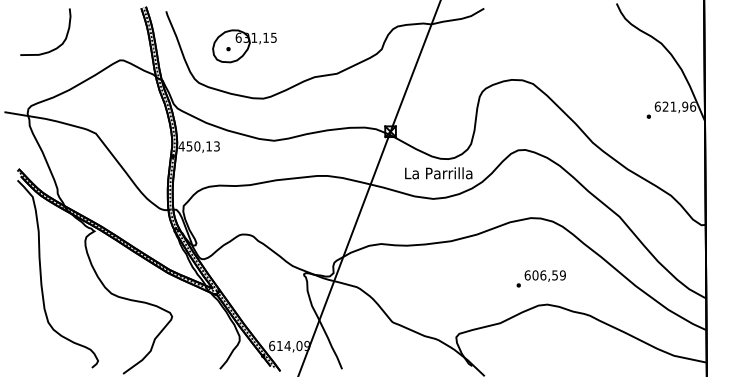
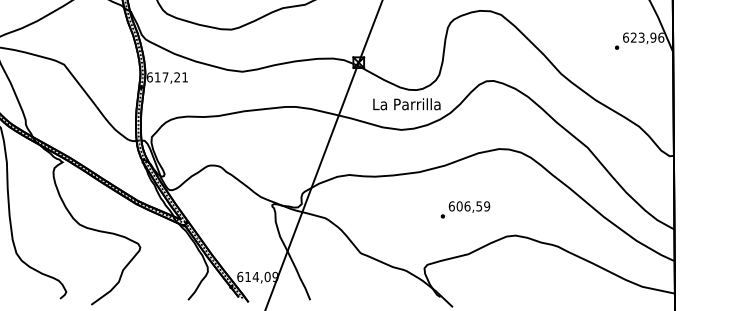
text: (673, 106) -> (641, 37), 621,96 -> 623,96
text: (198, 146) -> (166, 77), 450,13 -> 617,21
text: (540, 278) -> (464, 209), moved

